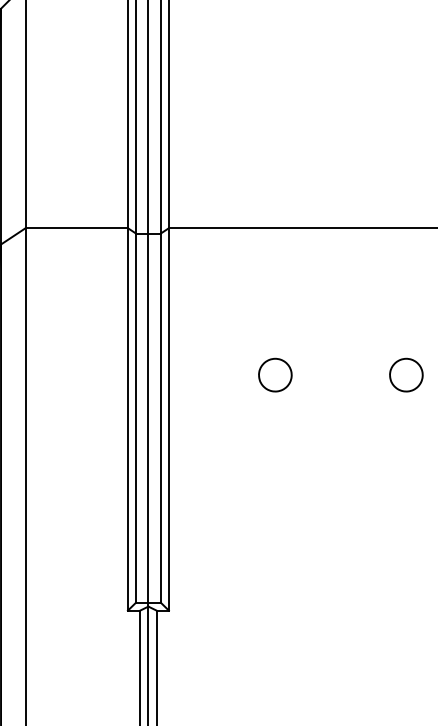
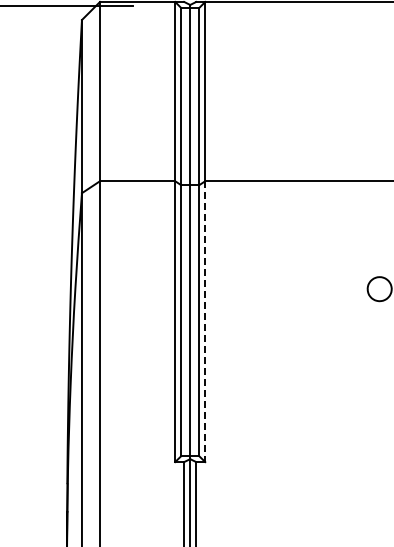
part: (275, 375) -> (283, 289), removed
line: (169, 420) -> (205, 322), solid -> dashed

